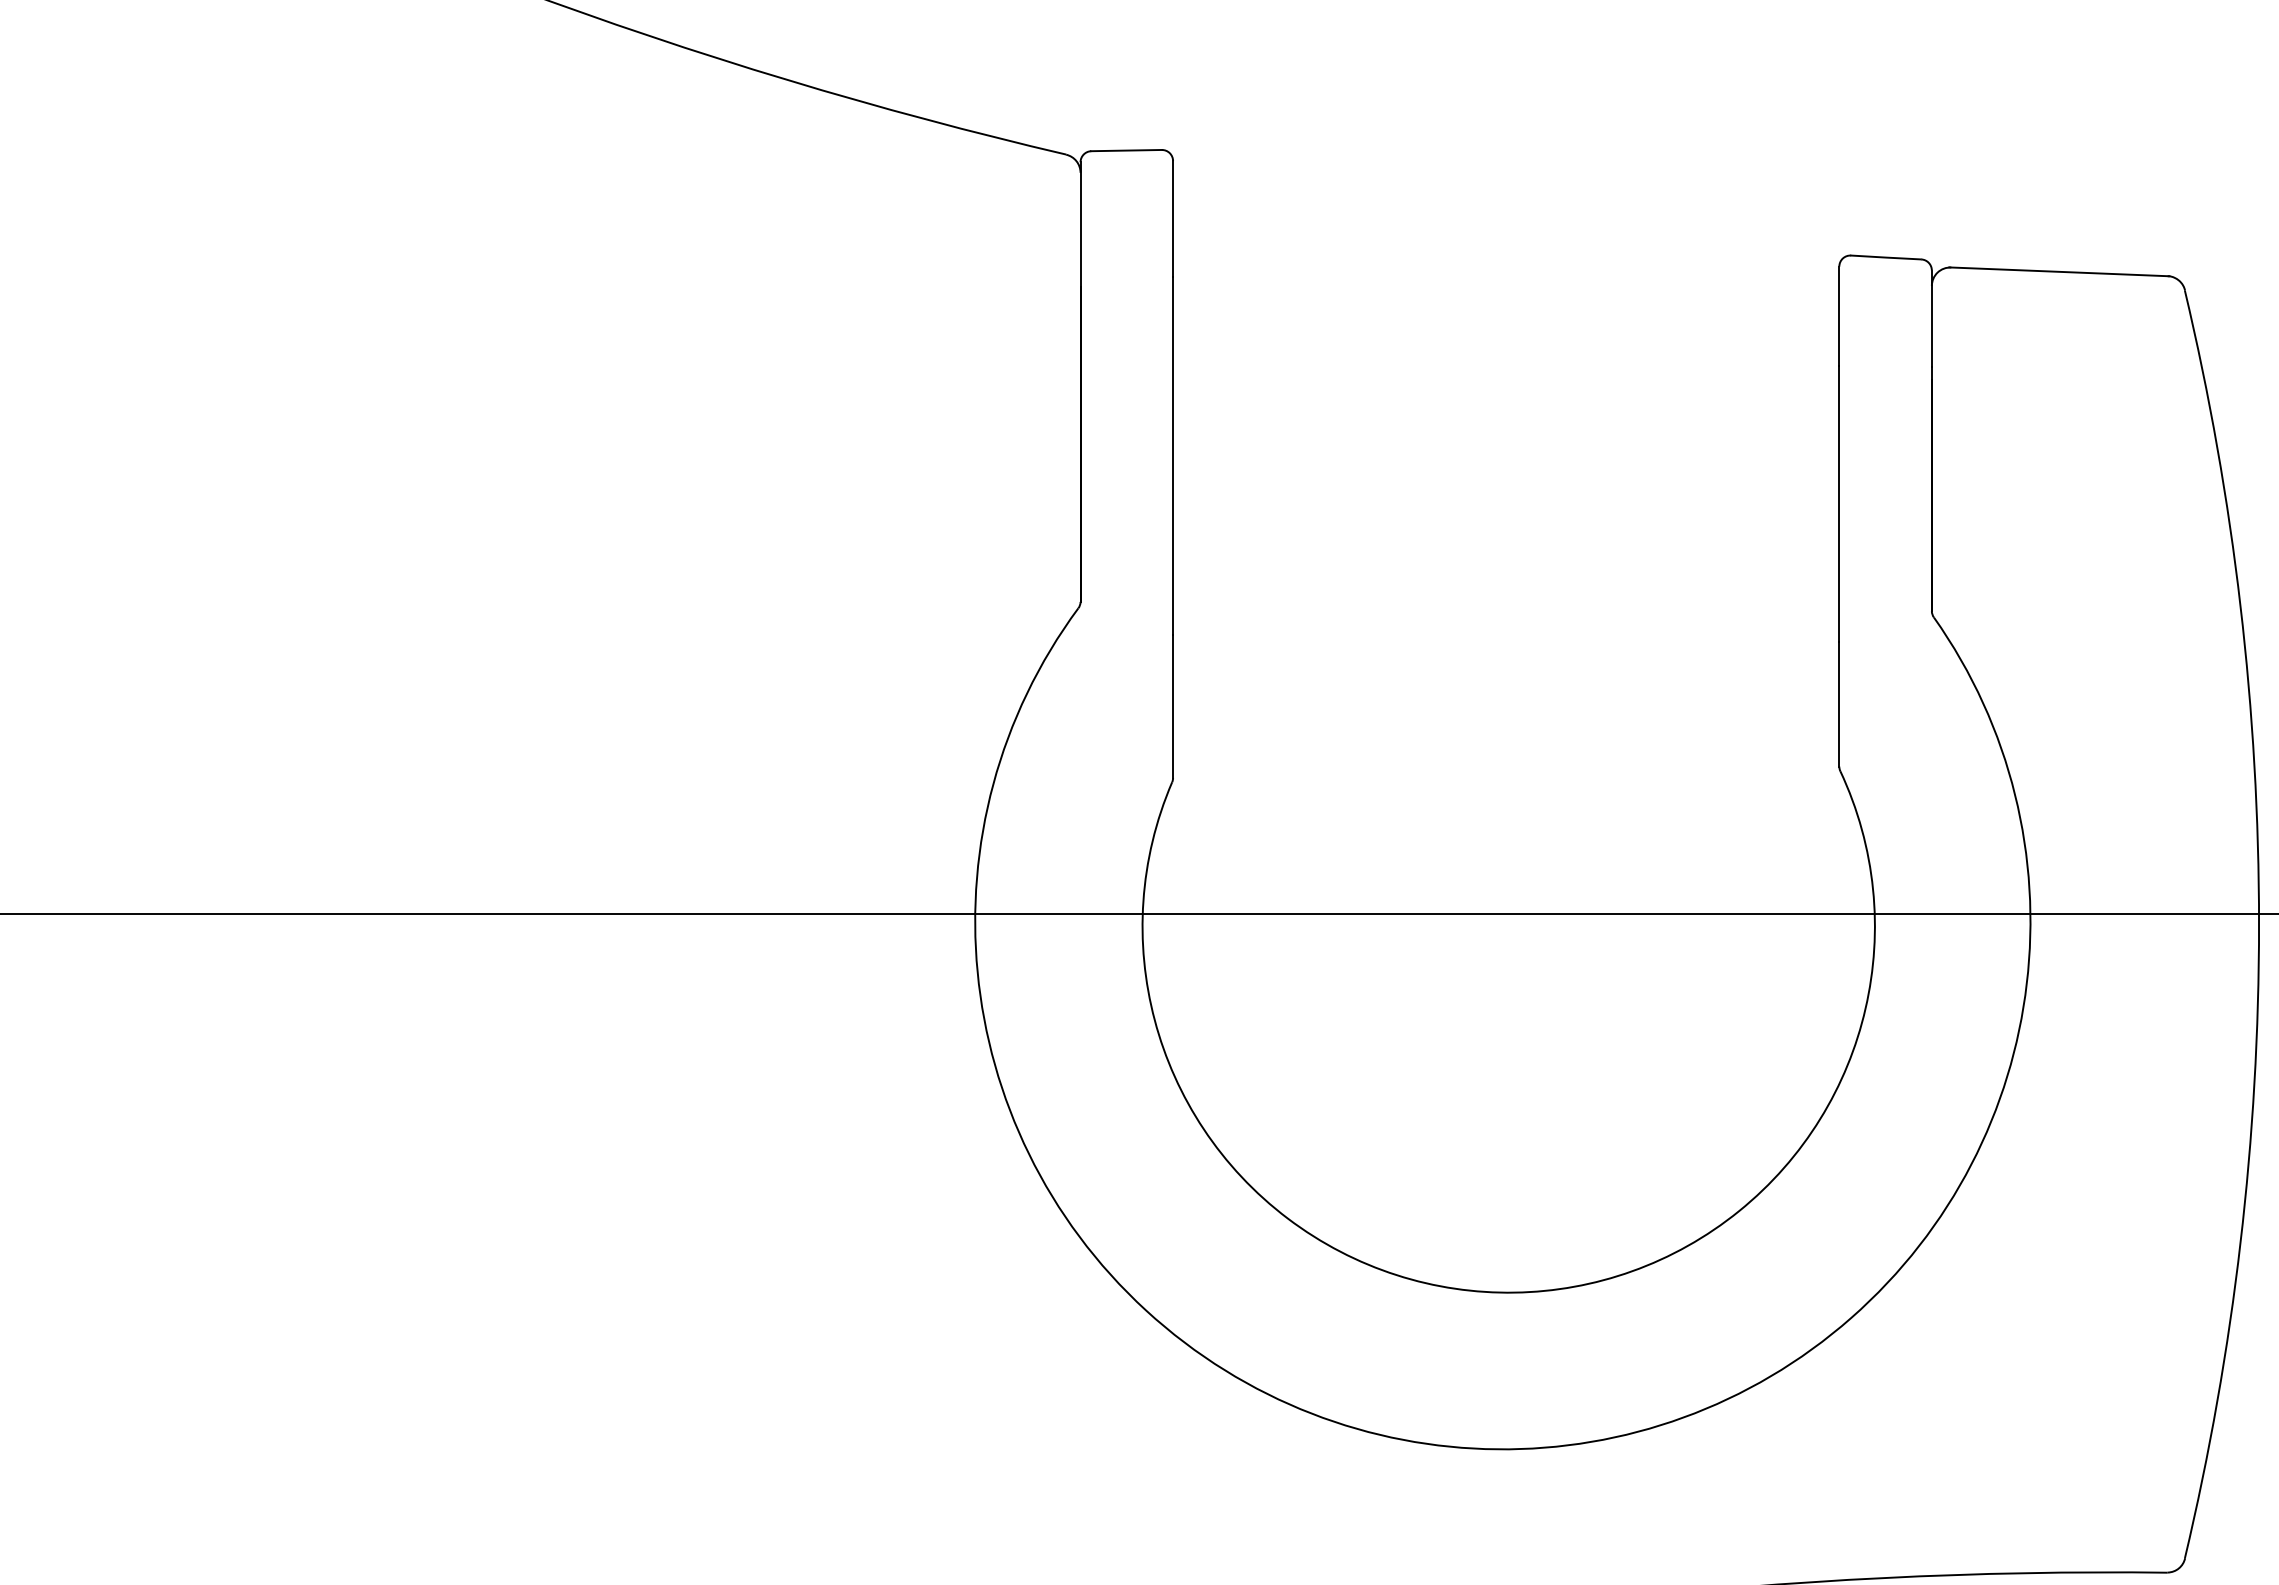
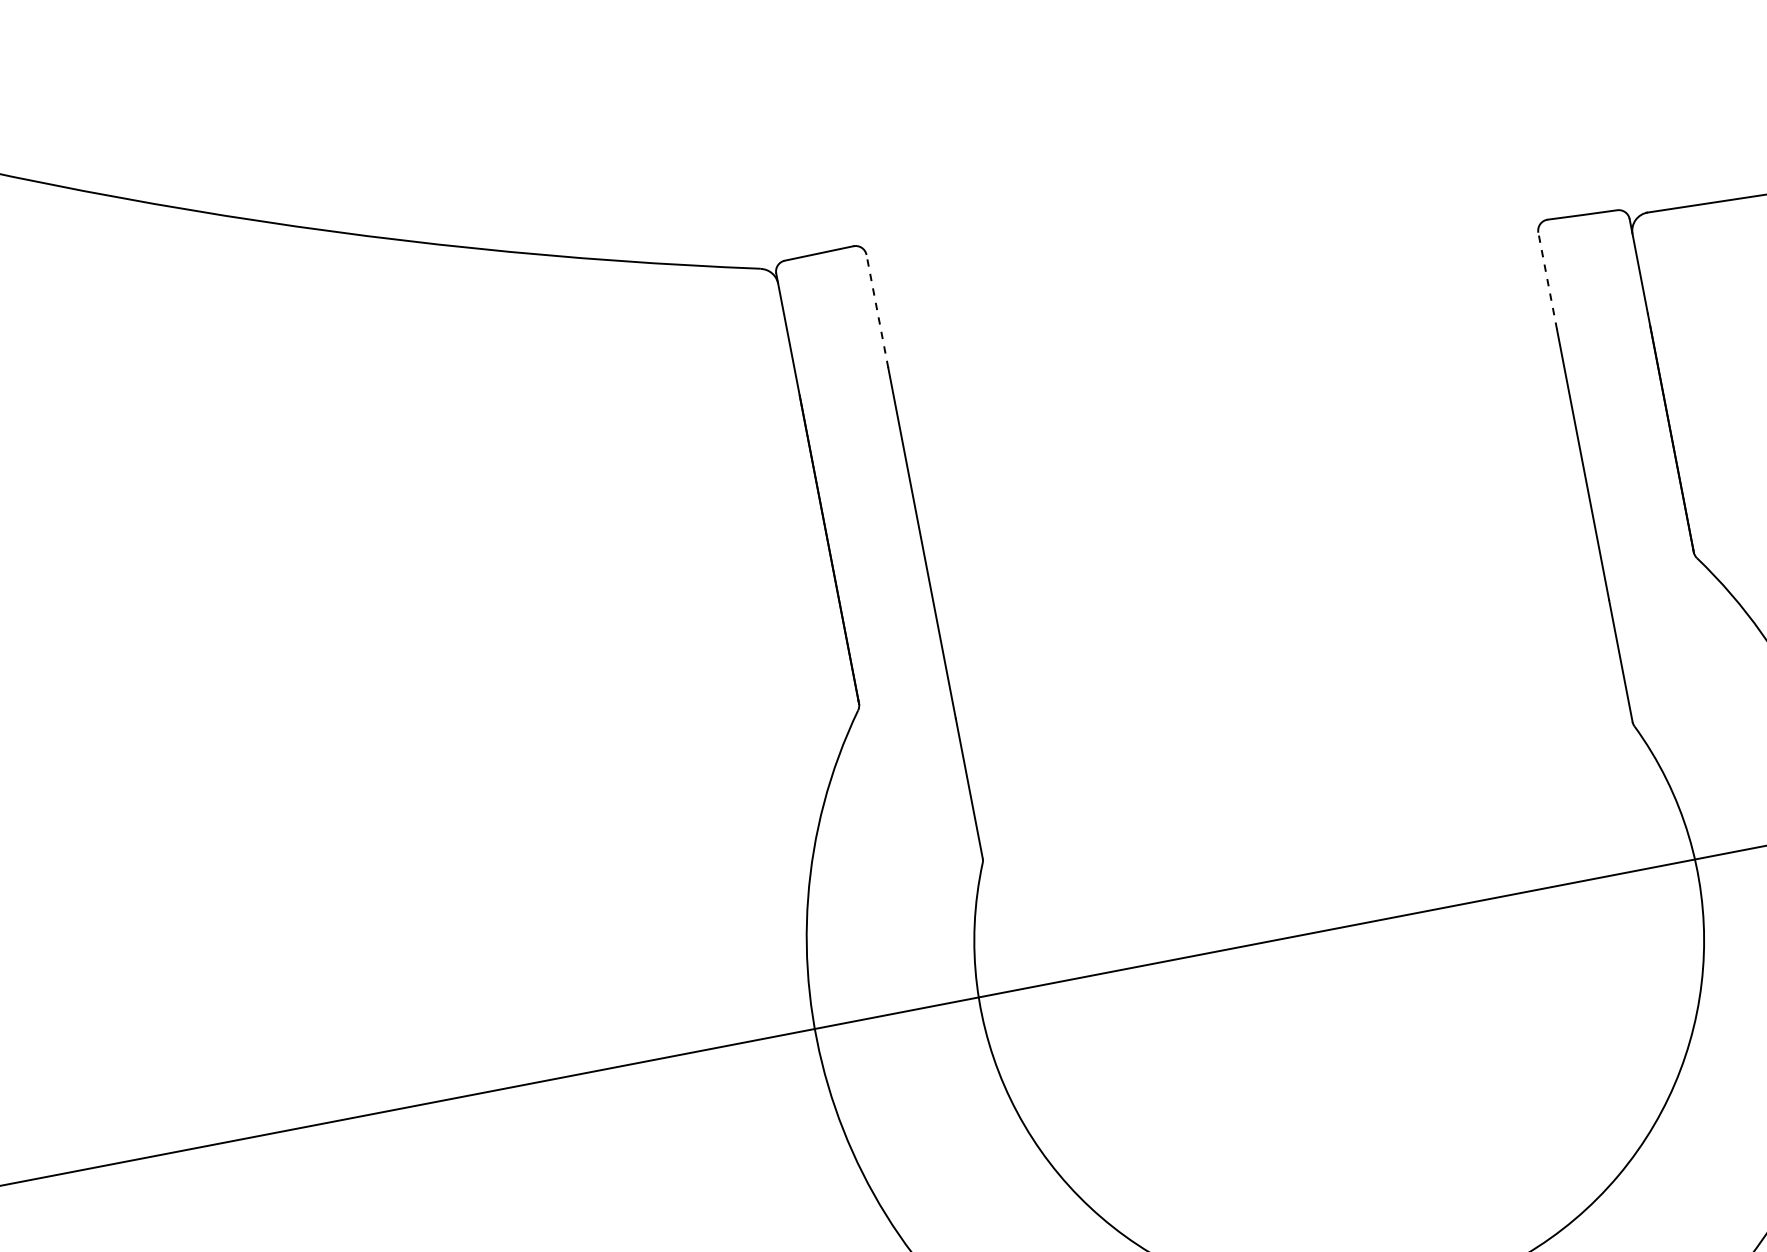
line: (1173, 218) -> (877, 311), solid -> dashed
line: (1839, 316) -> (1547, 281), solid -> dashed

